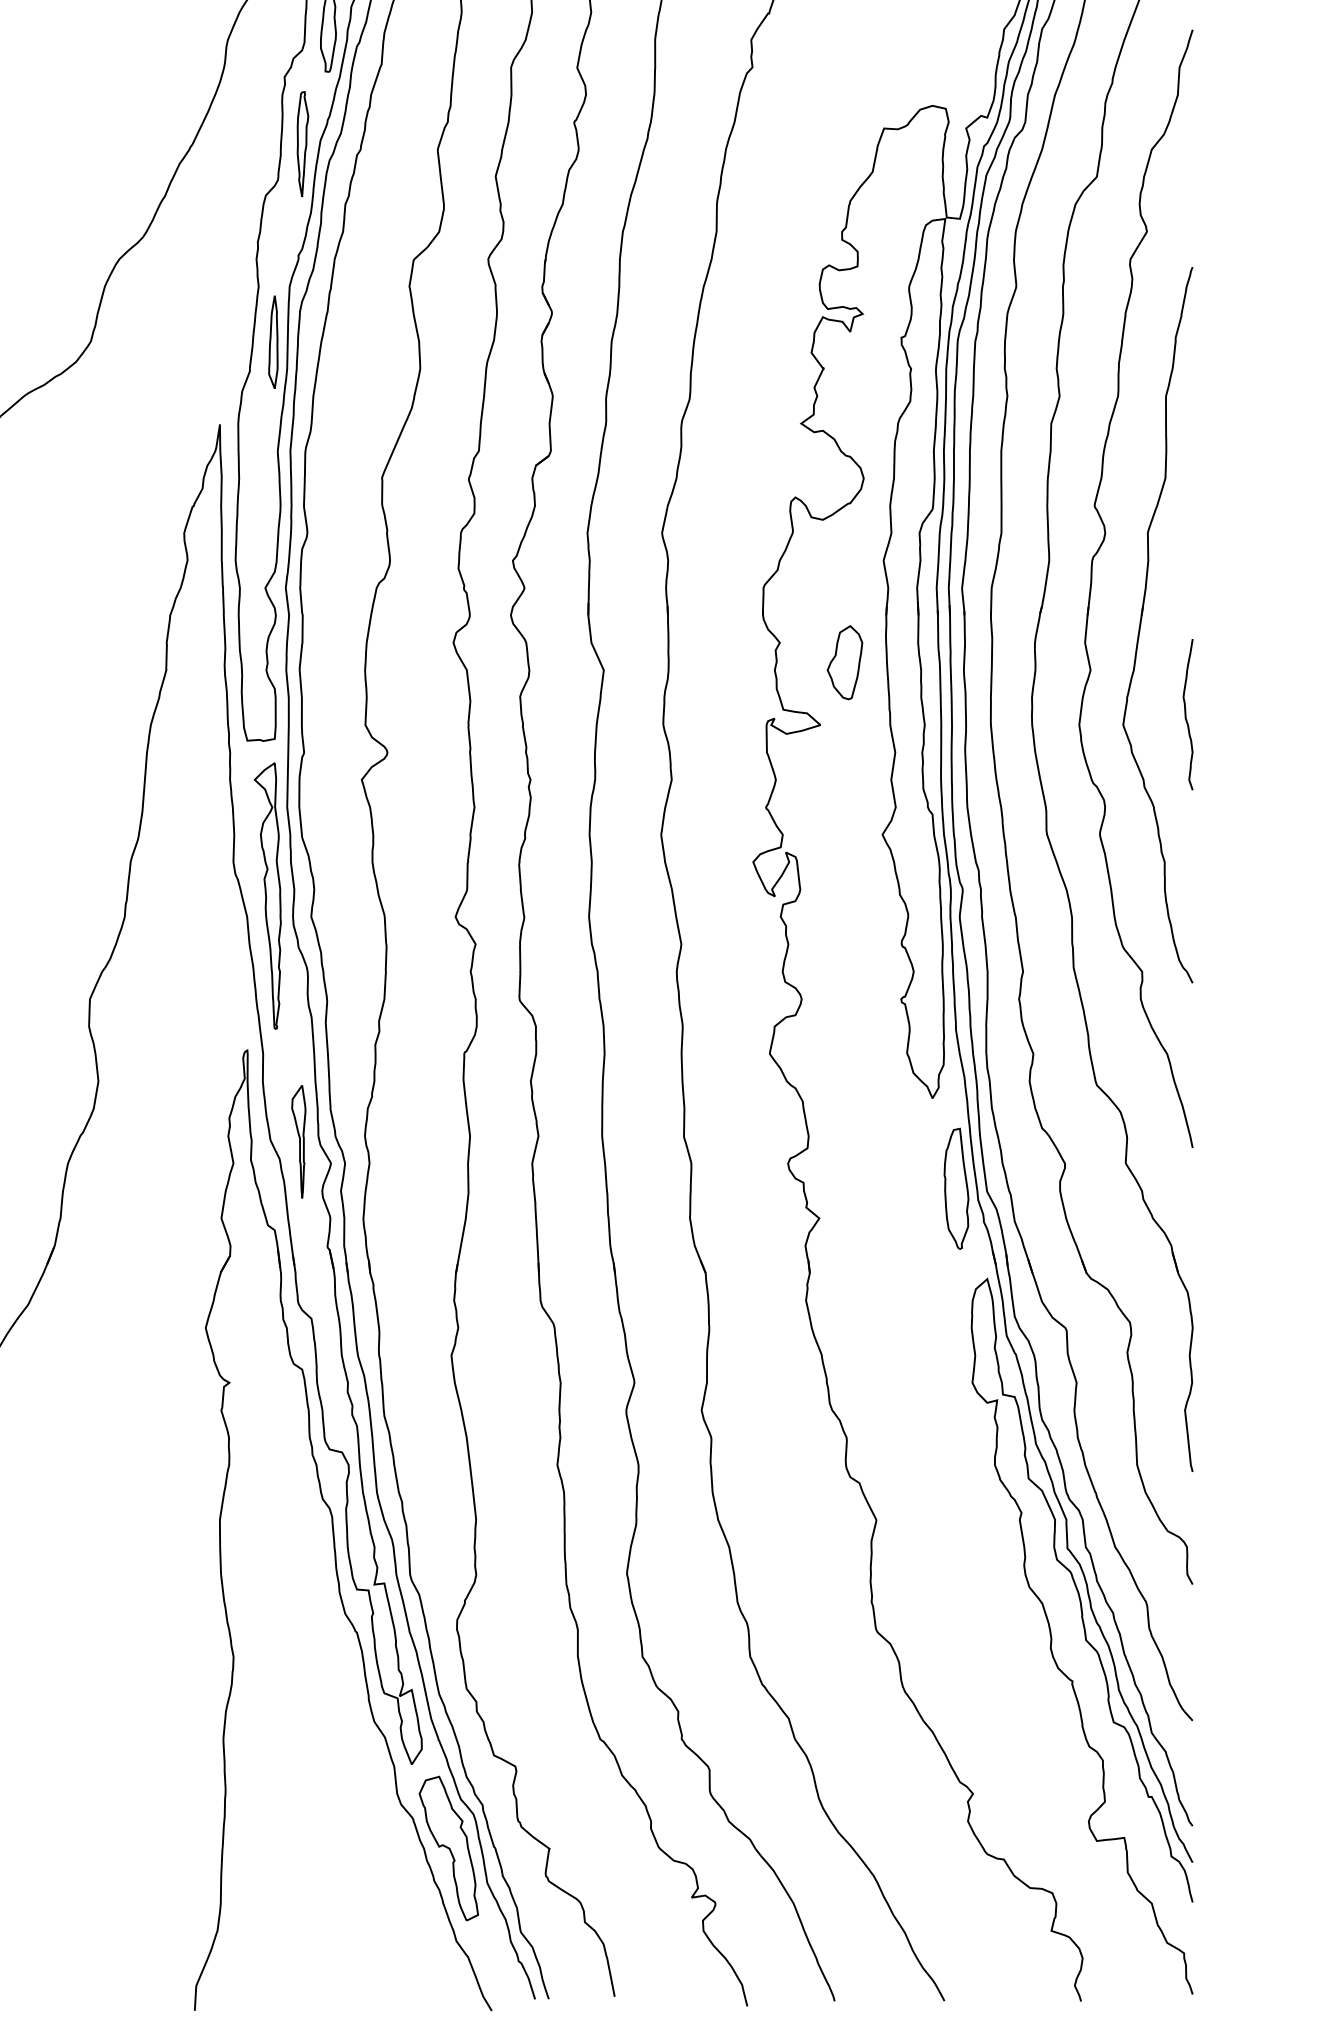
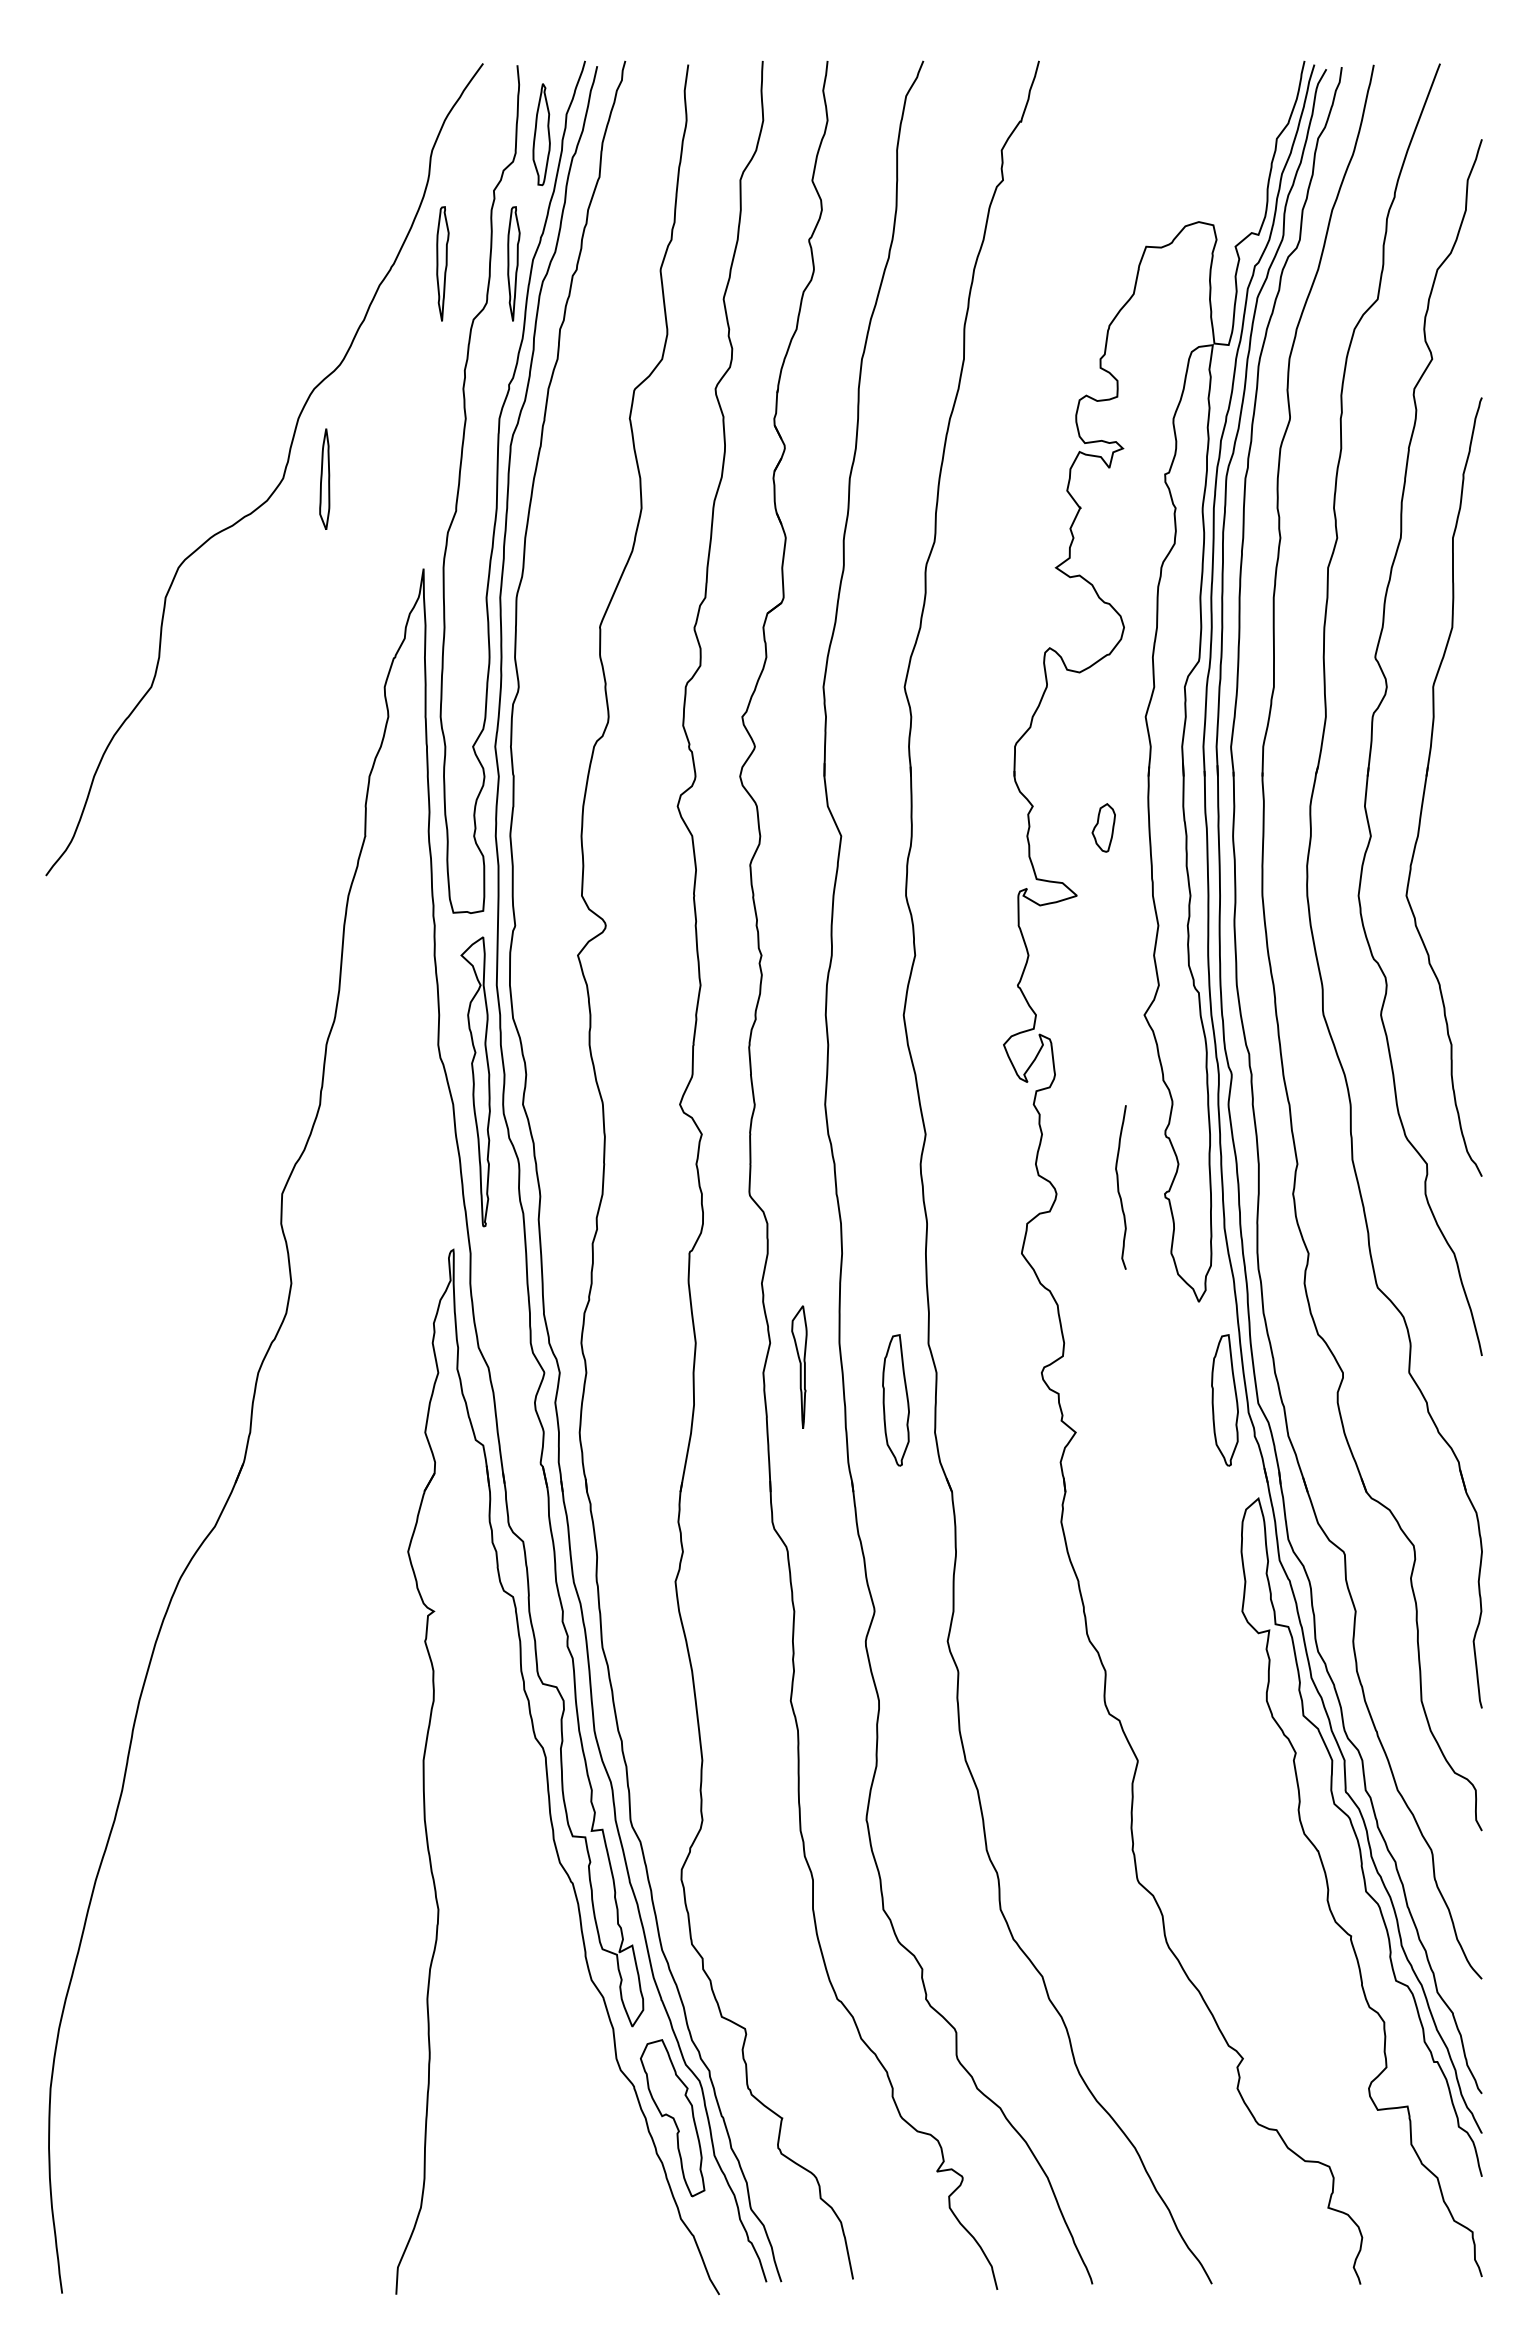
part: (237, 143) -> (442, 263), added
part: (273, 341) -> (324, 478), moved
part: (844, 662) -> (1103, 827), size x0.6
curve: (1186, 714) -> (1119, 1187), moved
part: (298, 1141) -> (799, 1366), moved
part: (653, 1188) -> (895, 1400), added

